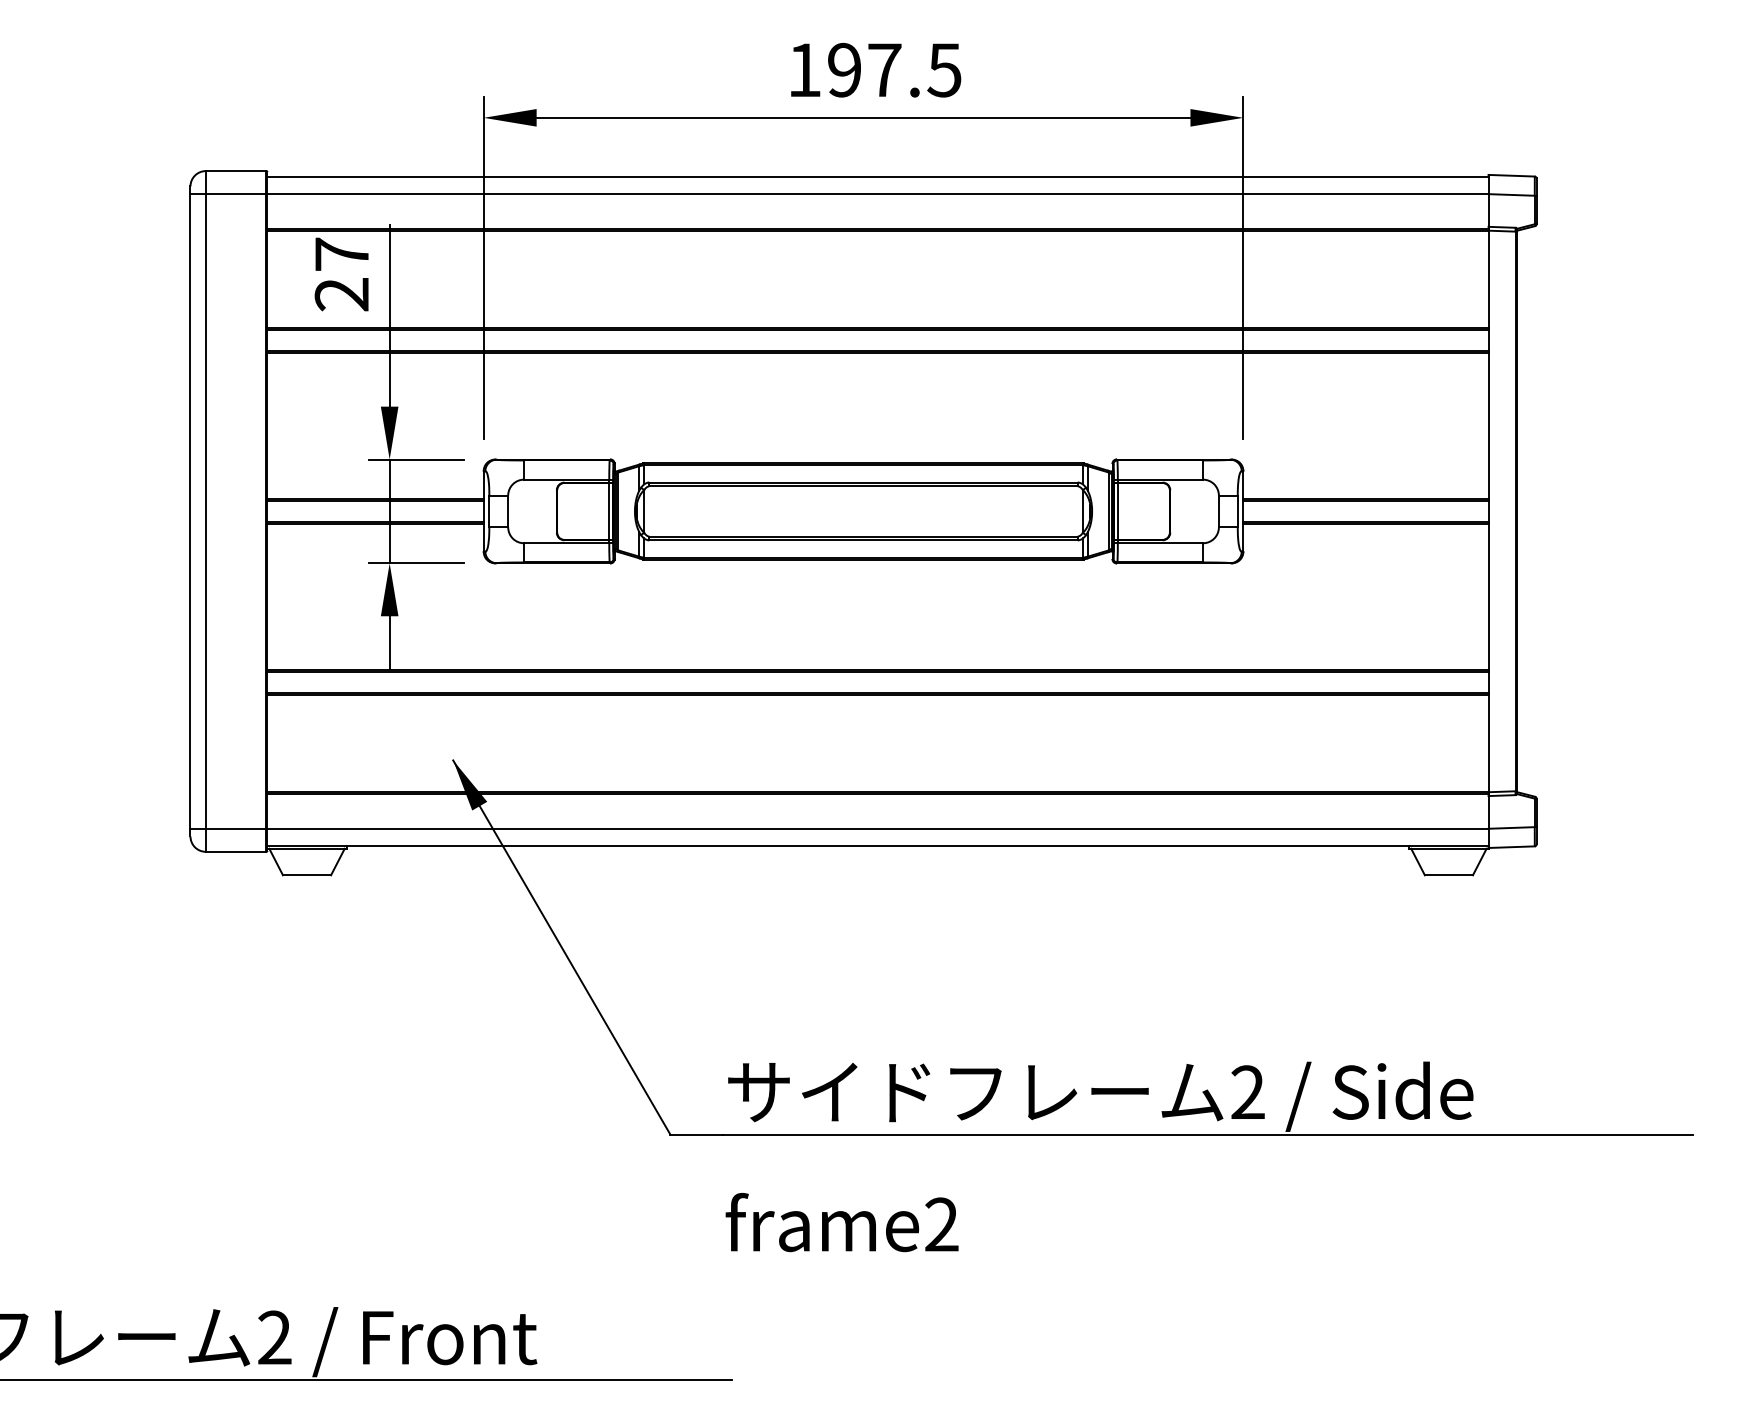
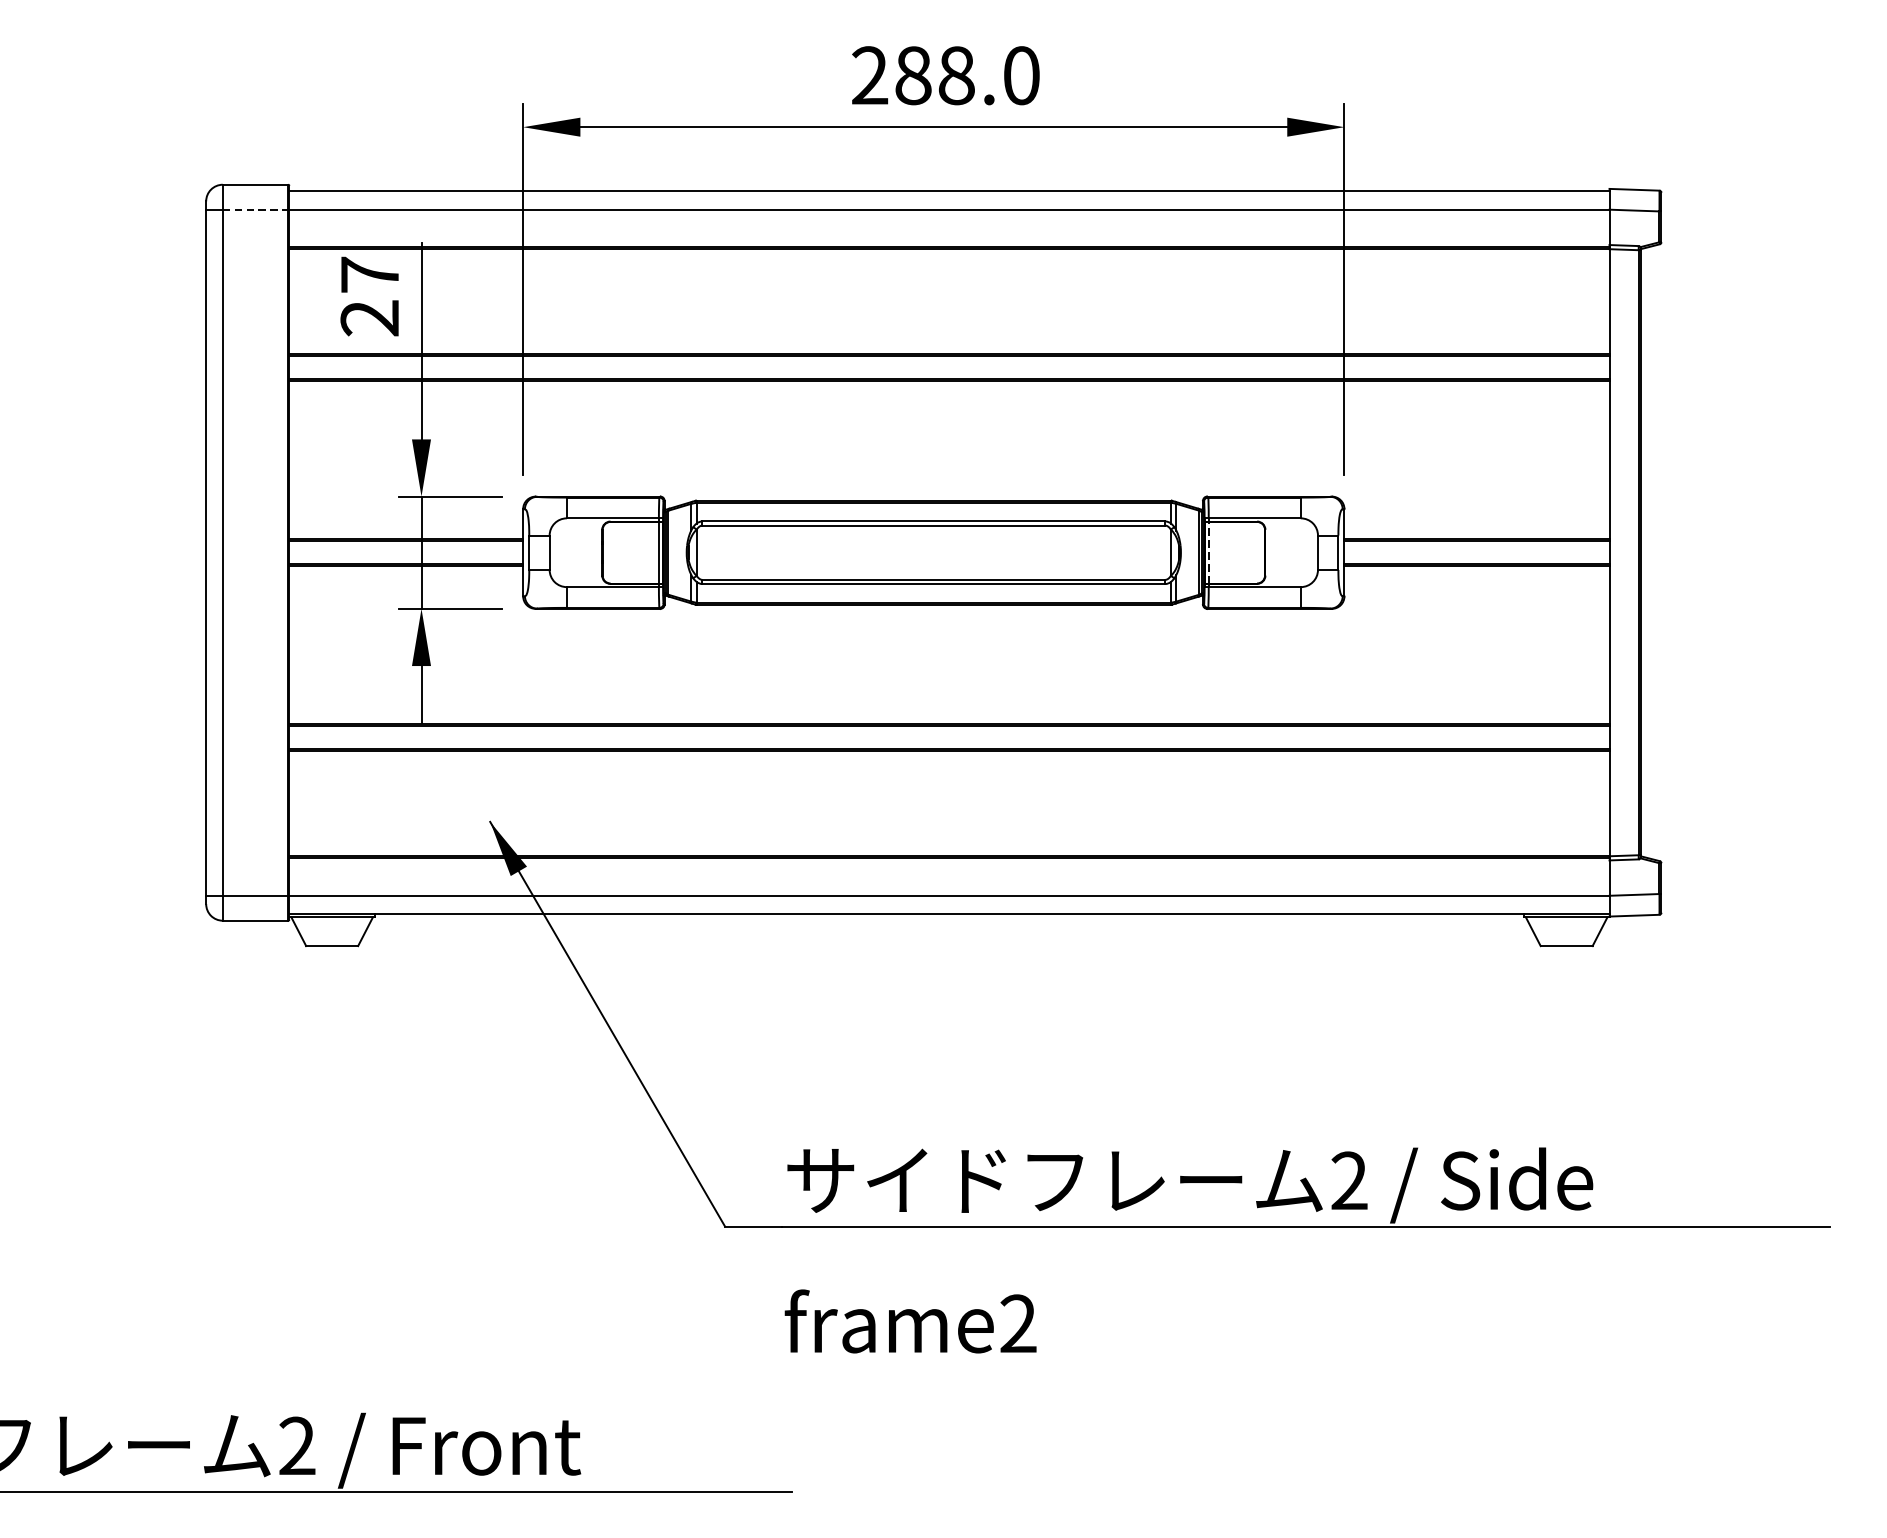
text: (874, 69) -> (945, 74), 197.5 -> 288.0
line: (236, 194) -> (255, 210), solid -> dashed
line: (1118, 510) -> (1209, 551), solid -> dashed

